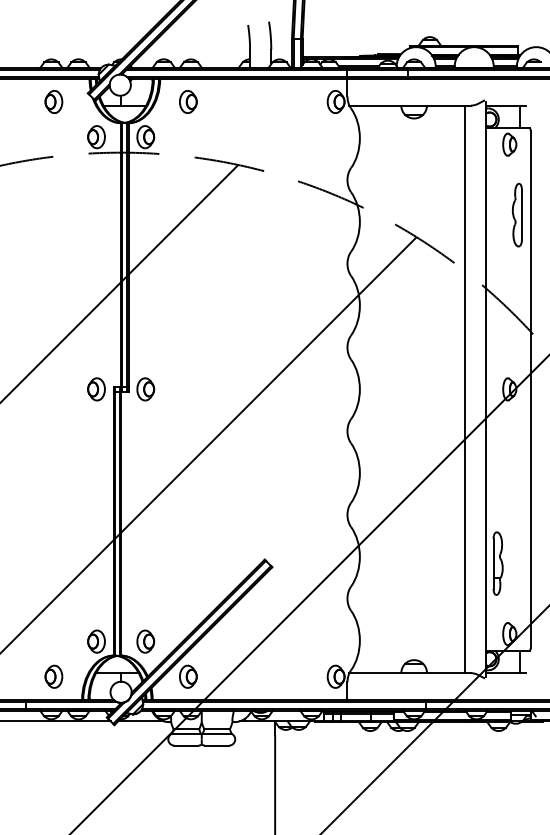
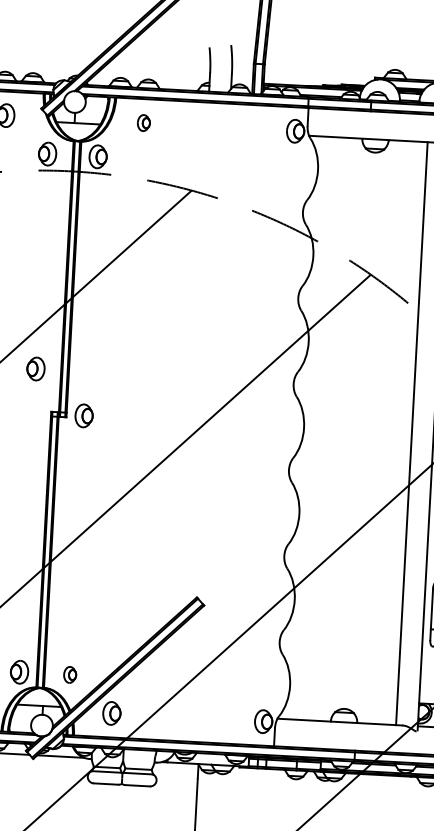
part: (188, 101) -> (144, 122), size x0.7
part: (96, 389) -> (35, 369), moved
part: (145, 641) -> (69, 674), size x0.7

